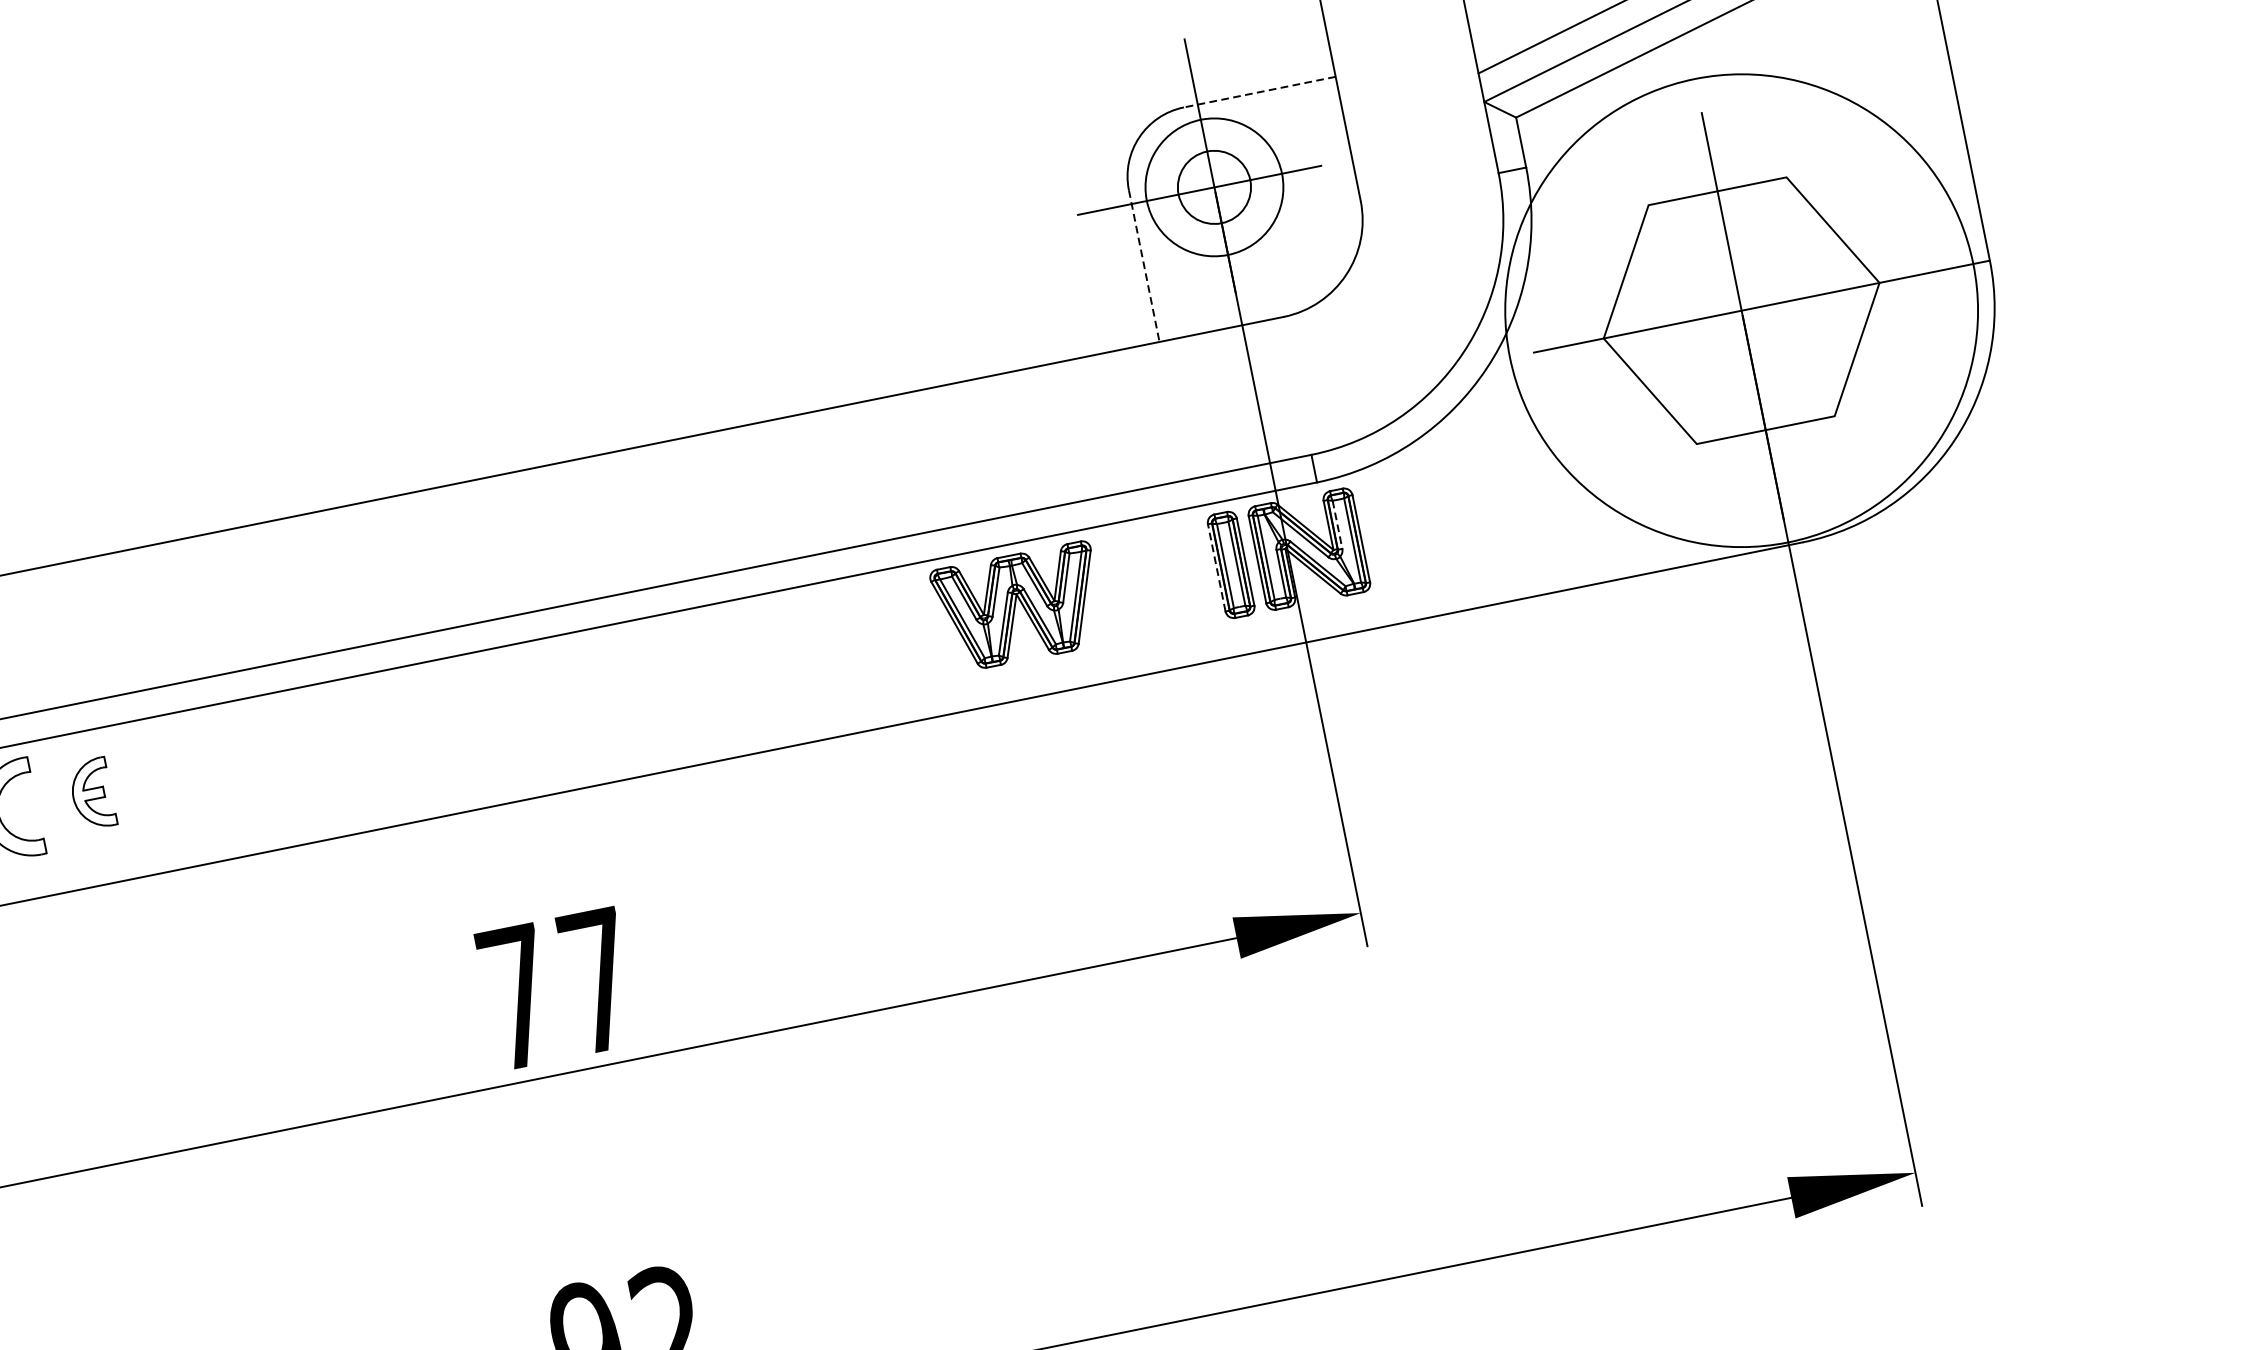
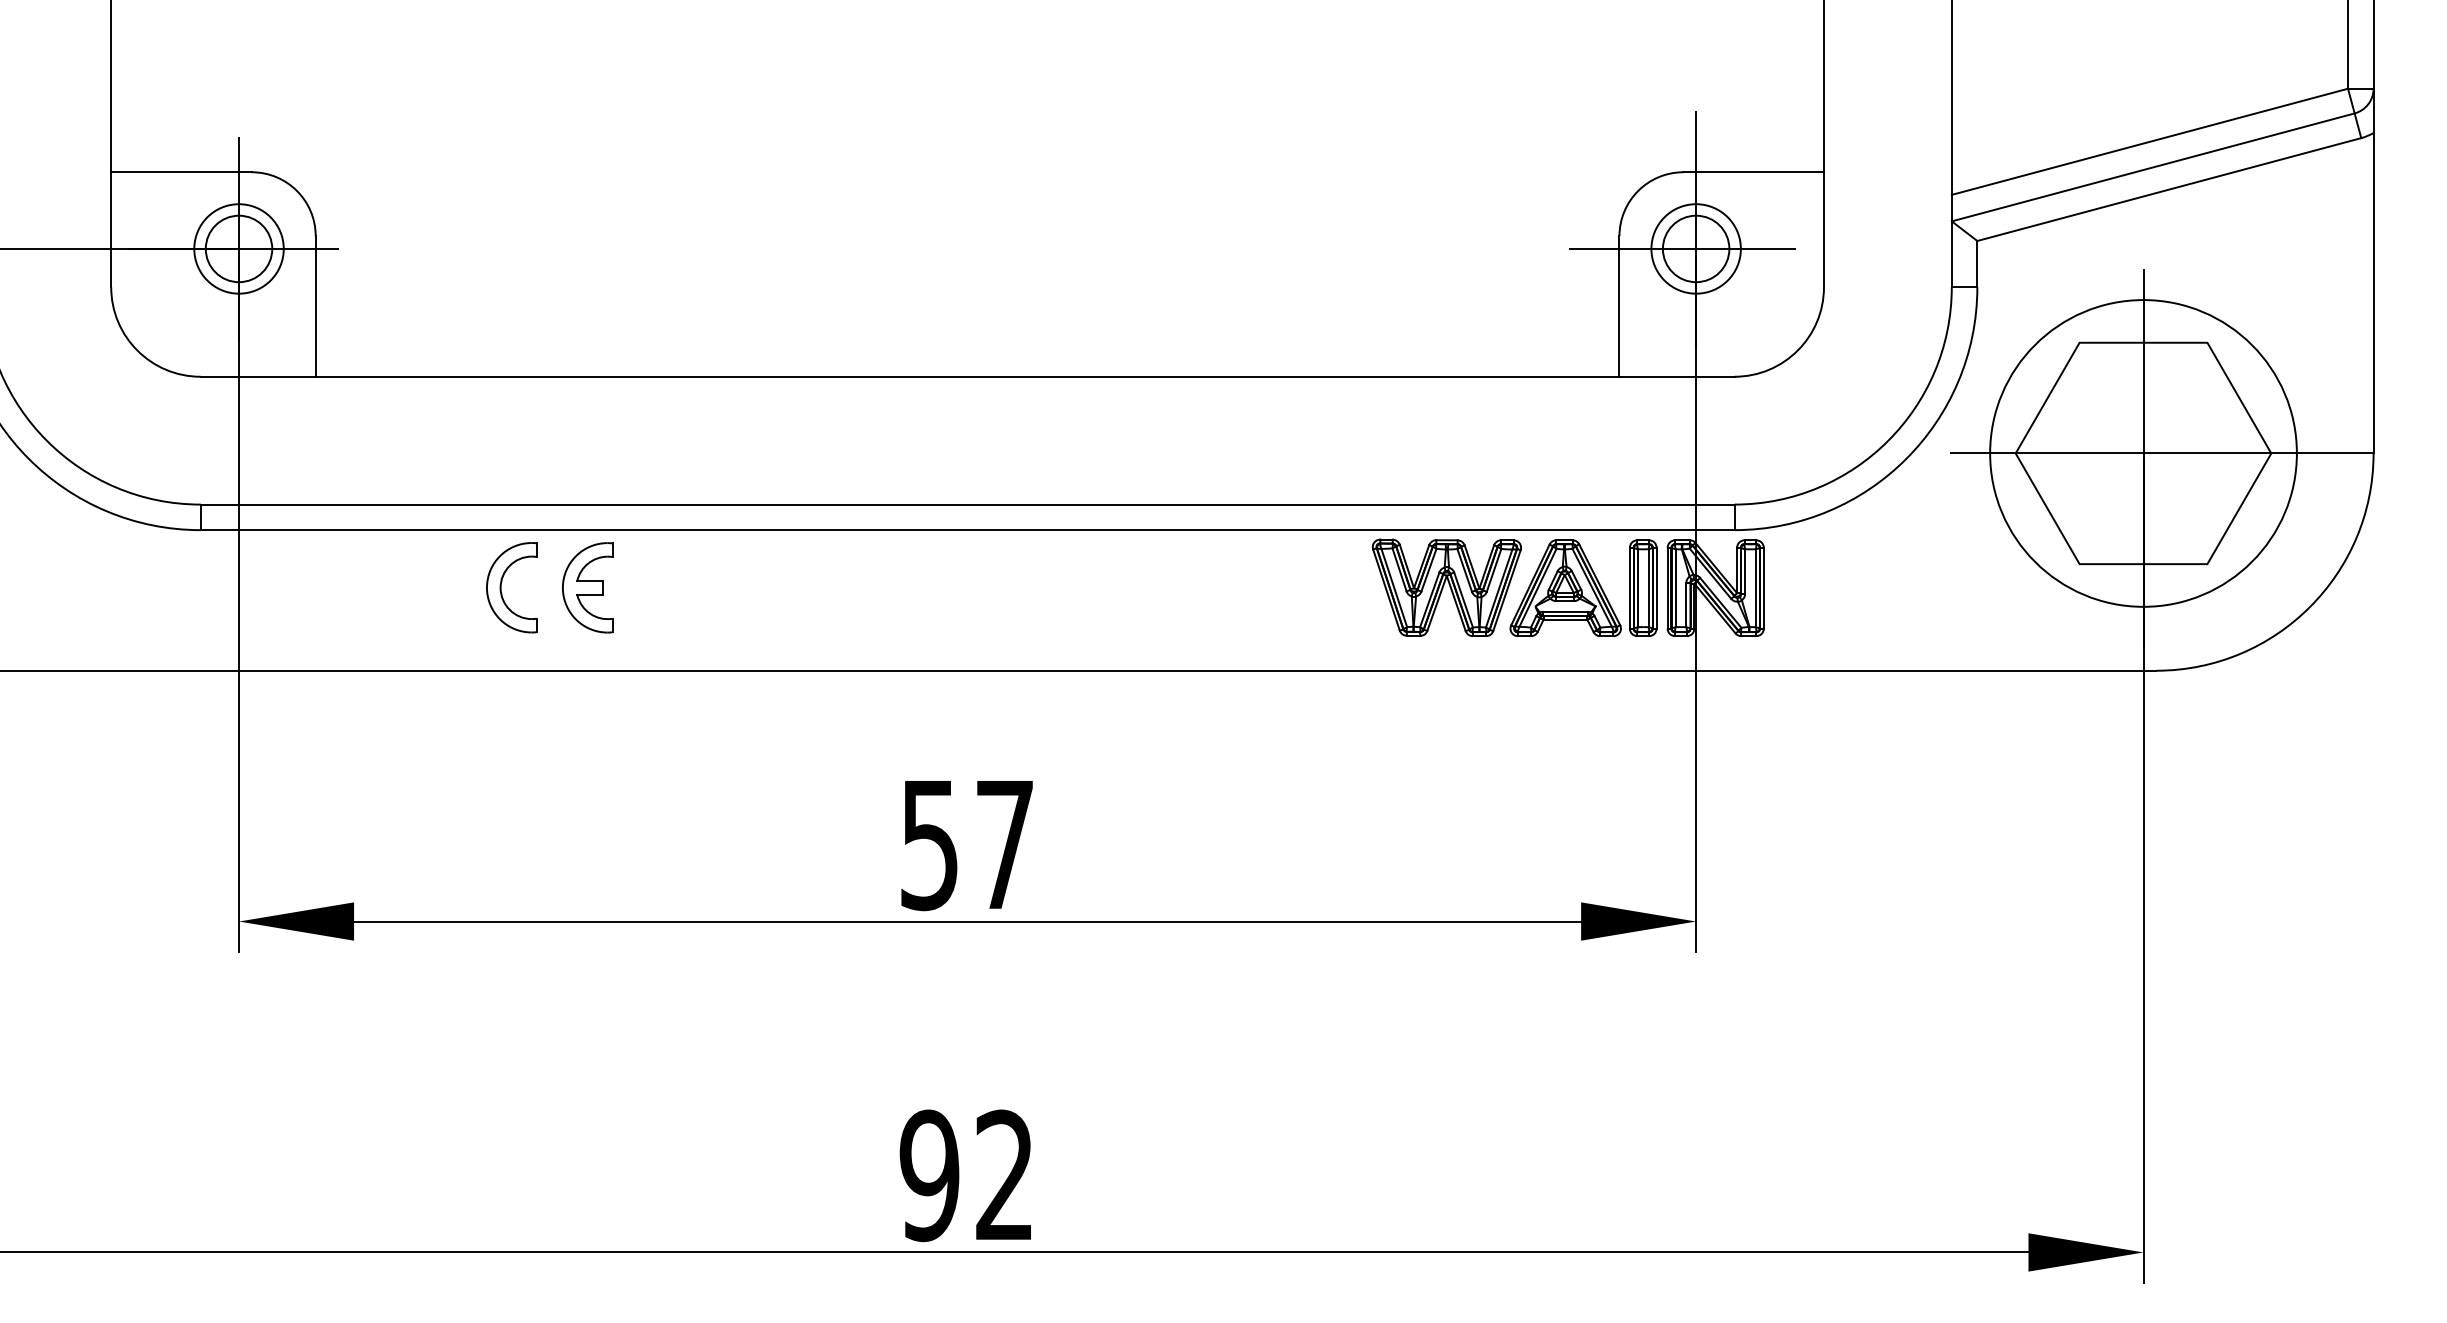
line: (1259, 92) -> (1753, 172), dashed -> solid
circle: (1213, 187) -> (1695, 248), size x0.71
line: (1144, 266) -> (1619, 306), dashed -> solid
circle: (1741, 310) -> (2143, 453), size x0.71
line: (1338, 525) -> (1745, 572), dashed -> solid
line: (1216, 567) -> (1629, 587), dashed -> solid
part: (1147, 581) -> (1565, 587), added
part: (91, 793) -> (587, 587), size x1.43
text: (517, 998) -> (929, 846), 77 -> 57

